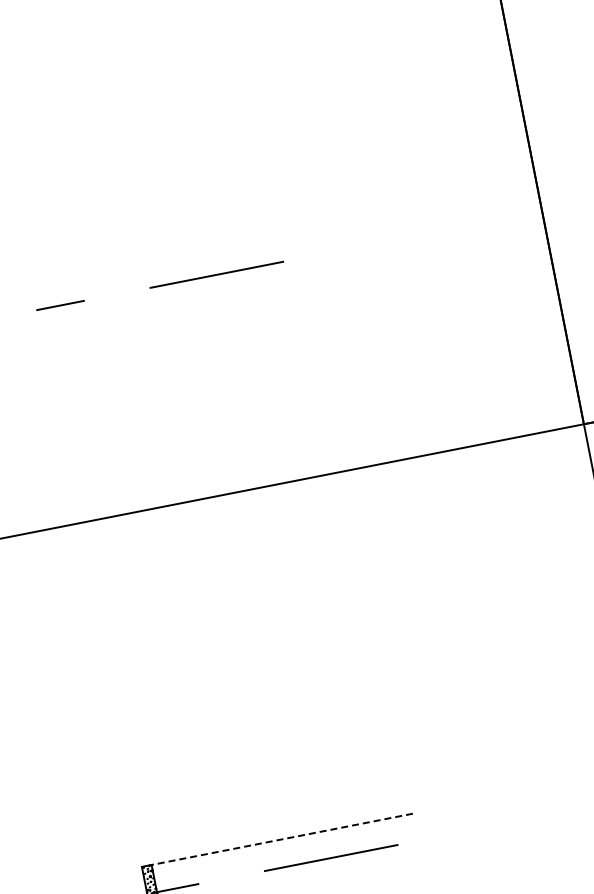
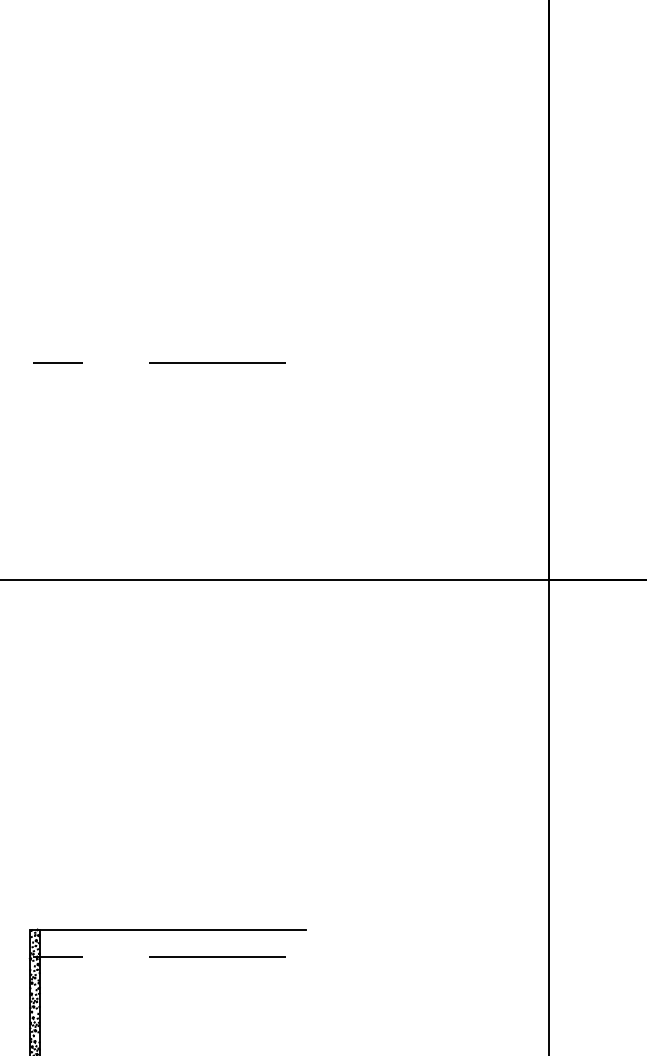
line: (281, 839) -> (172, 929), dashed -> solid

